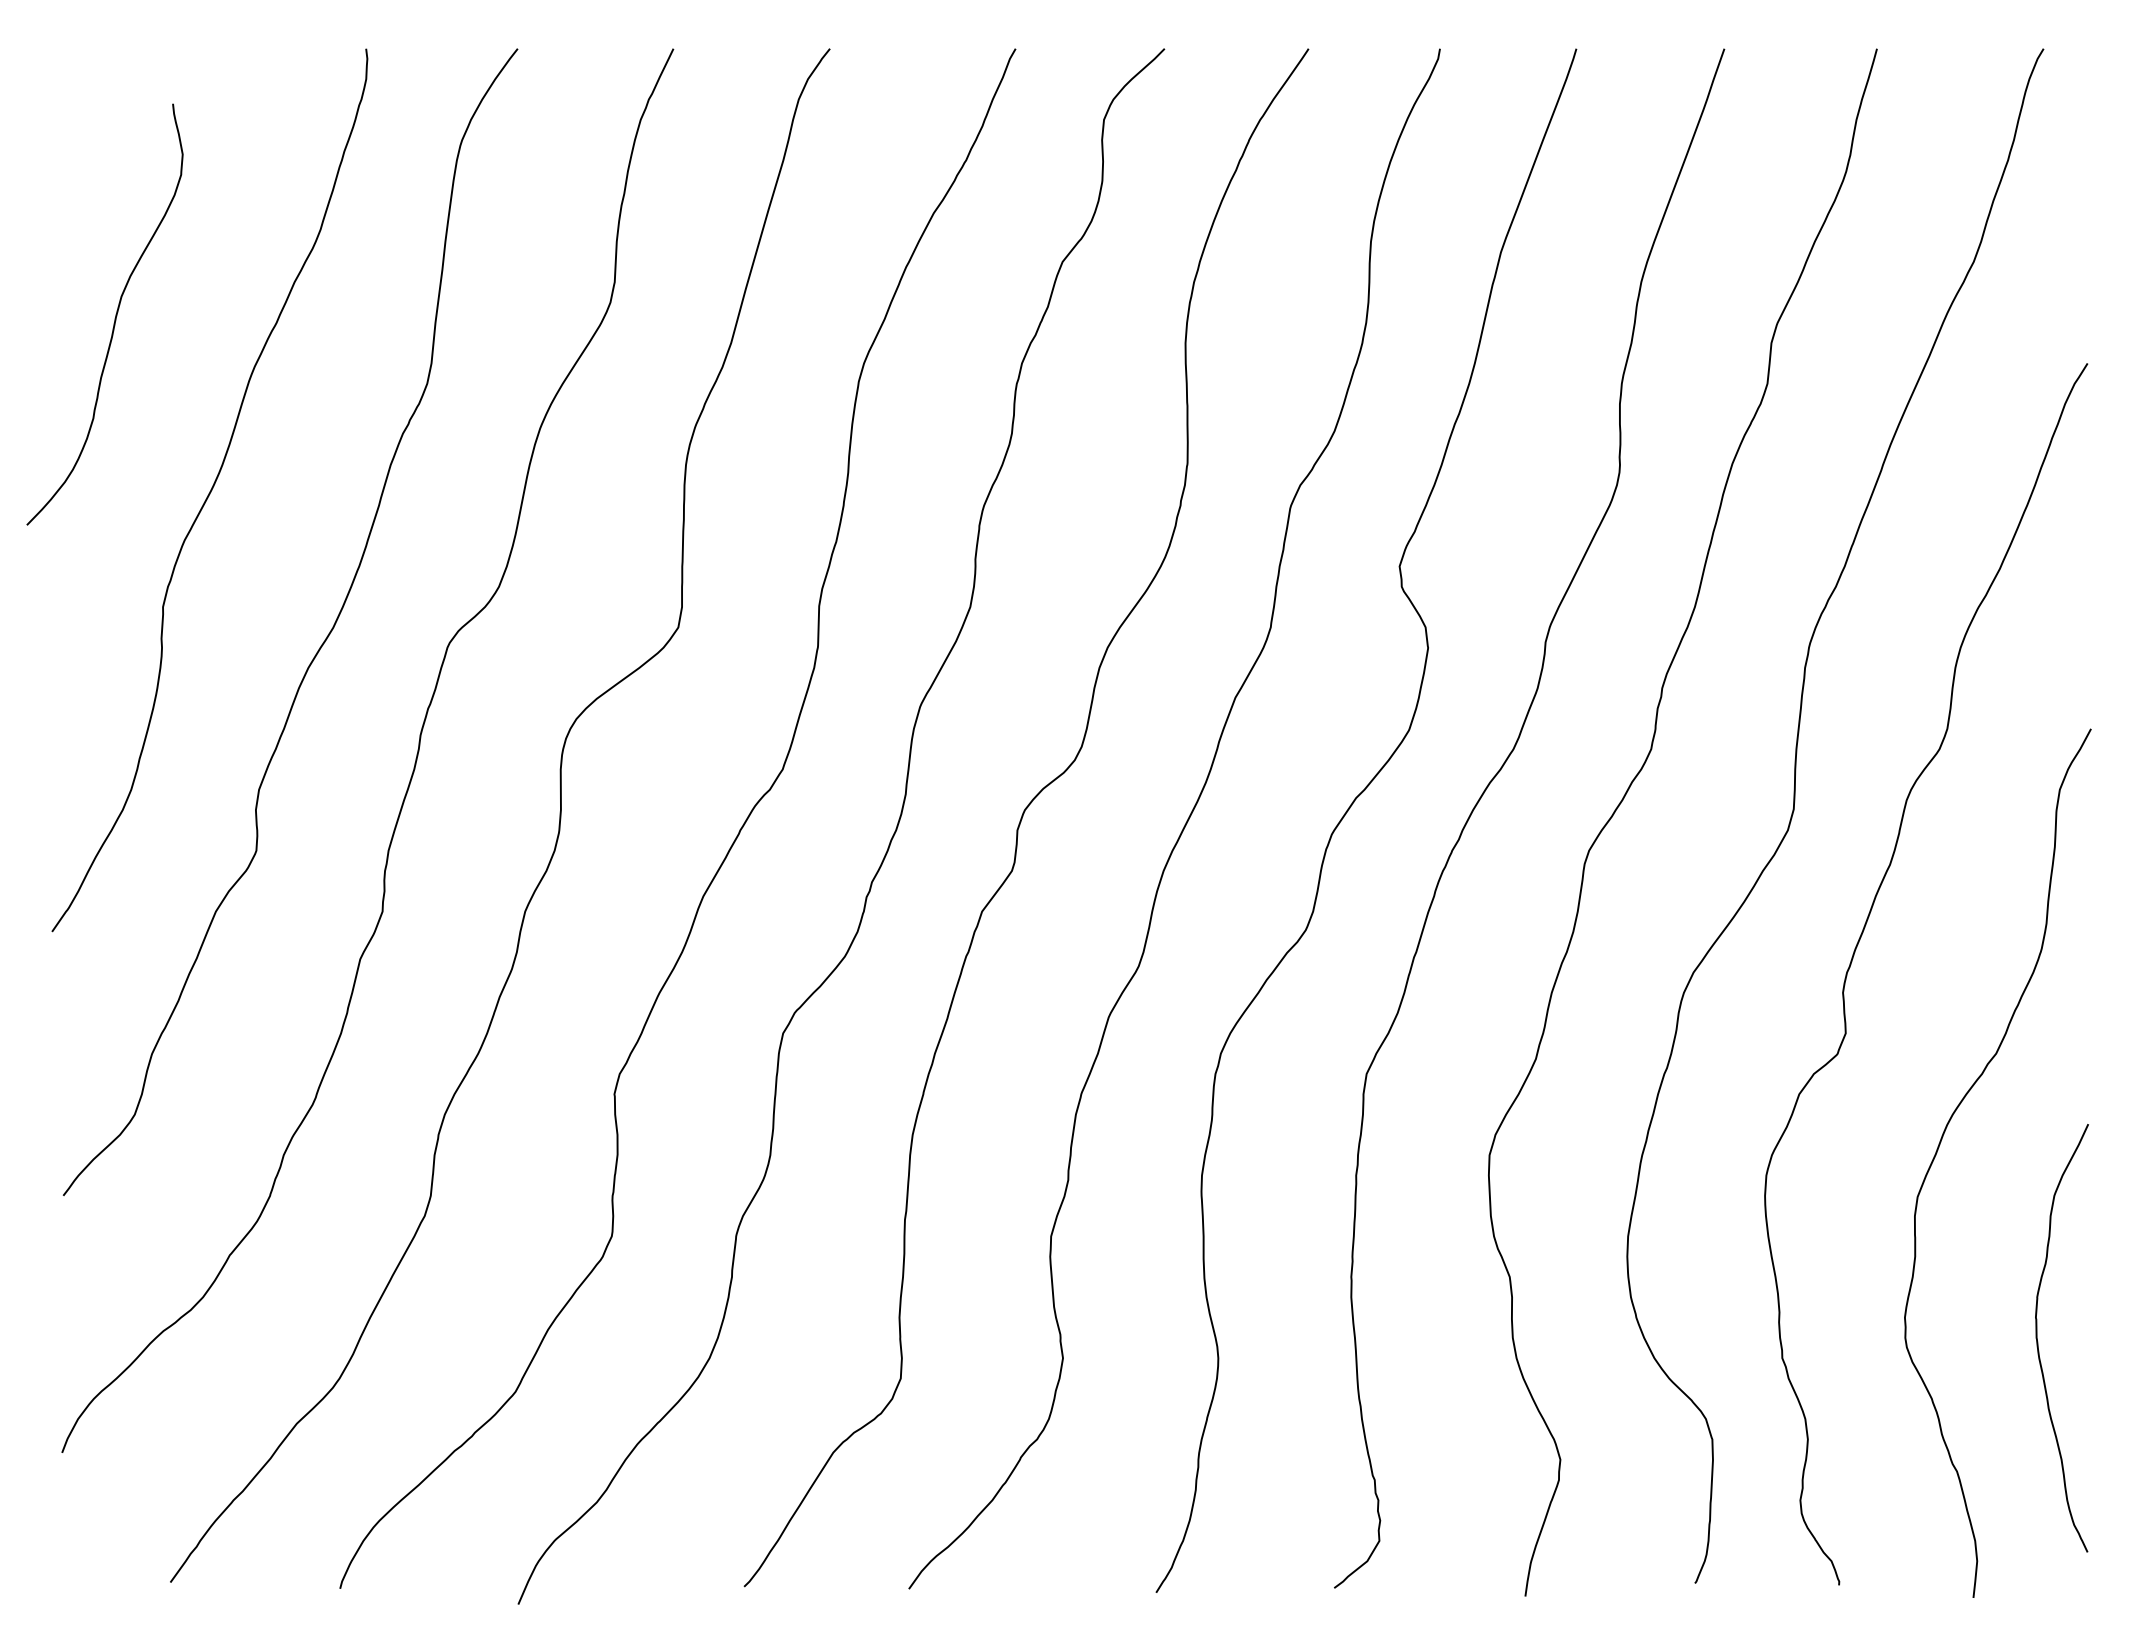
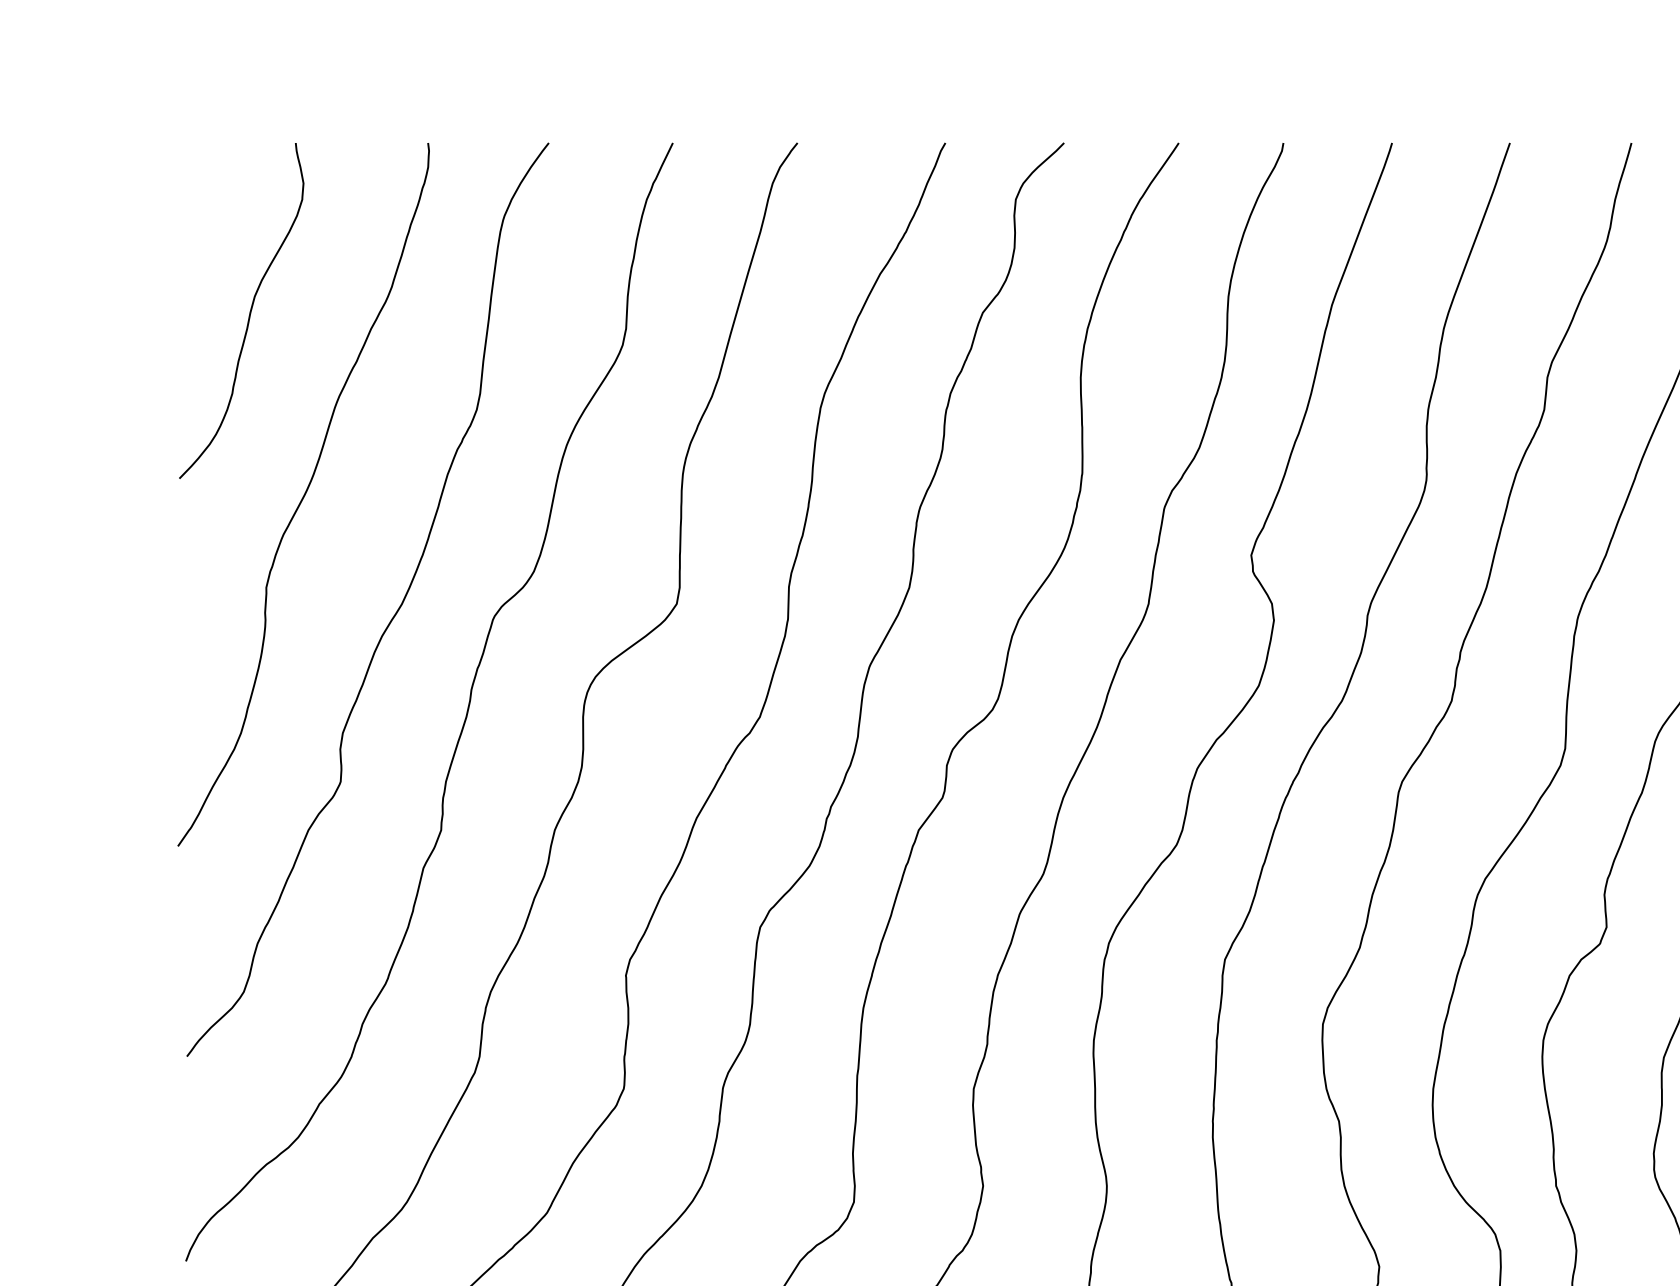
curve: (114, 318) -> (249, 314), moved

